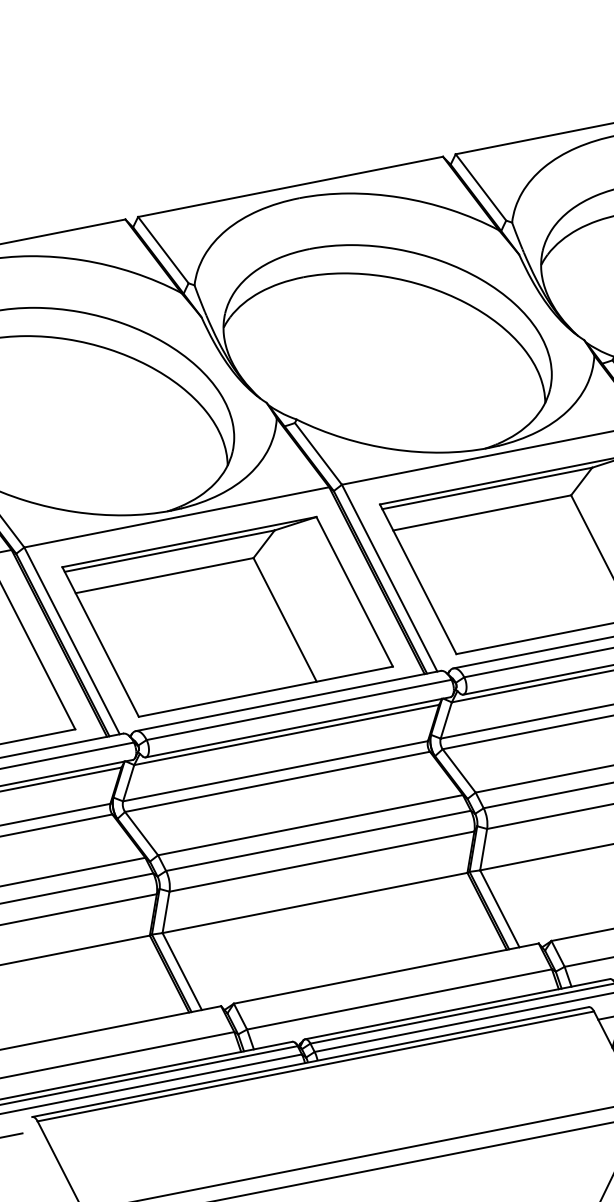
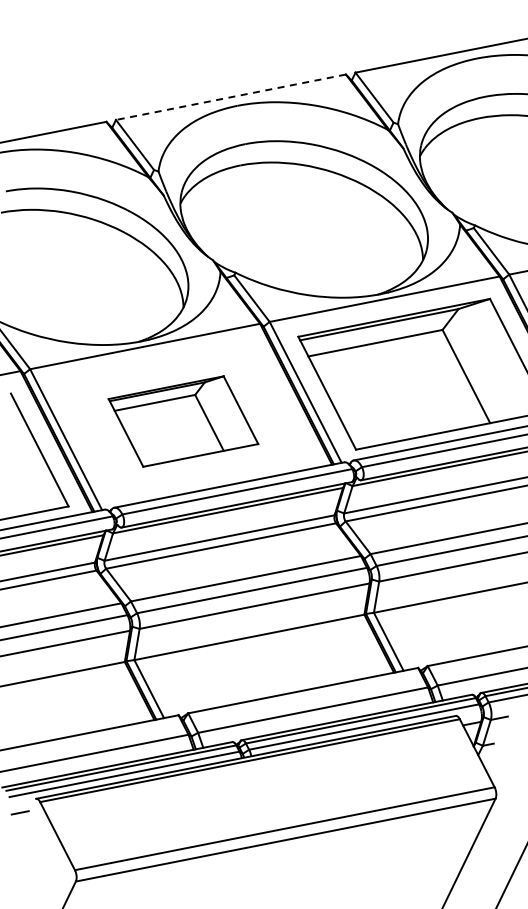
line: (289, 187) -> (230, 97), solid -> dashed
part: (227, 616) -> (183, 421), size x0.6

